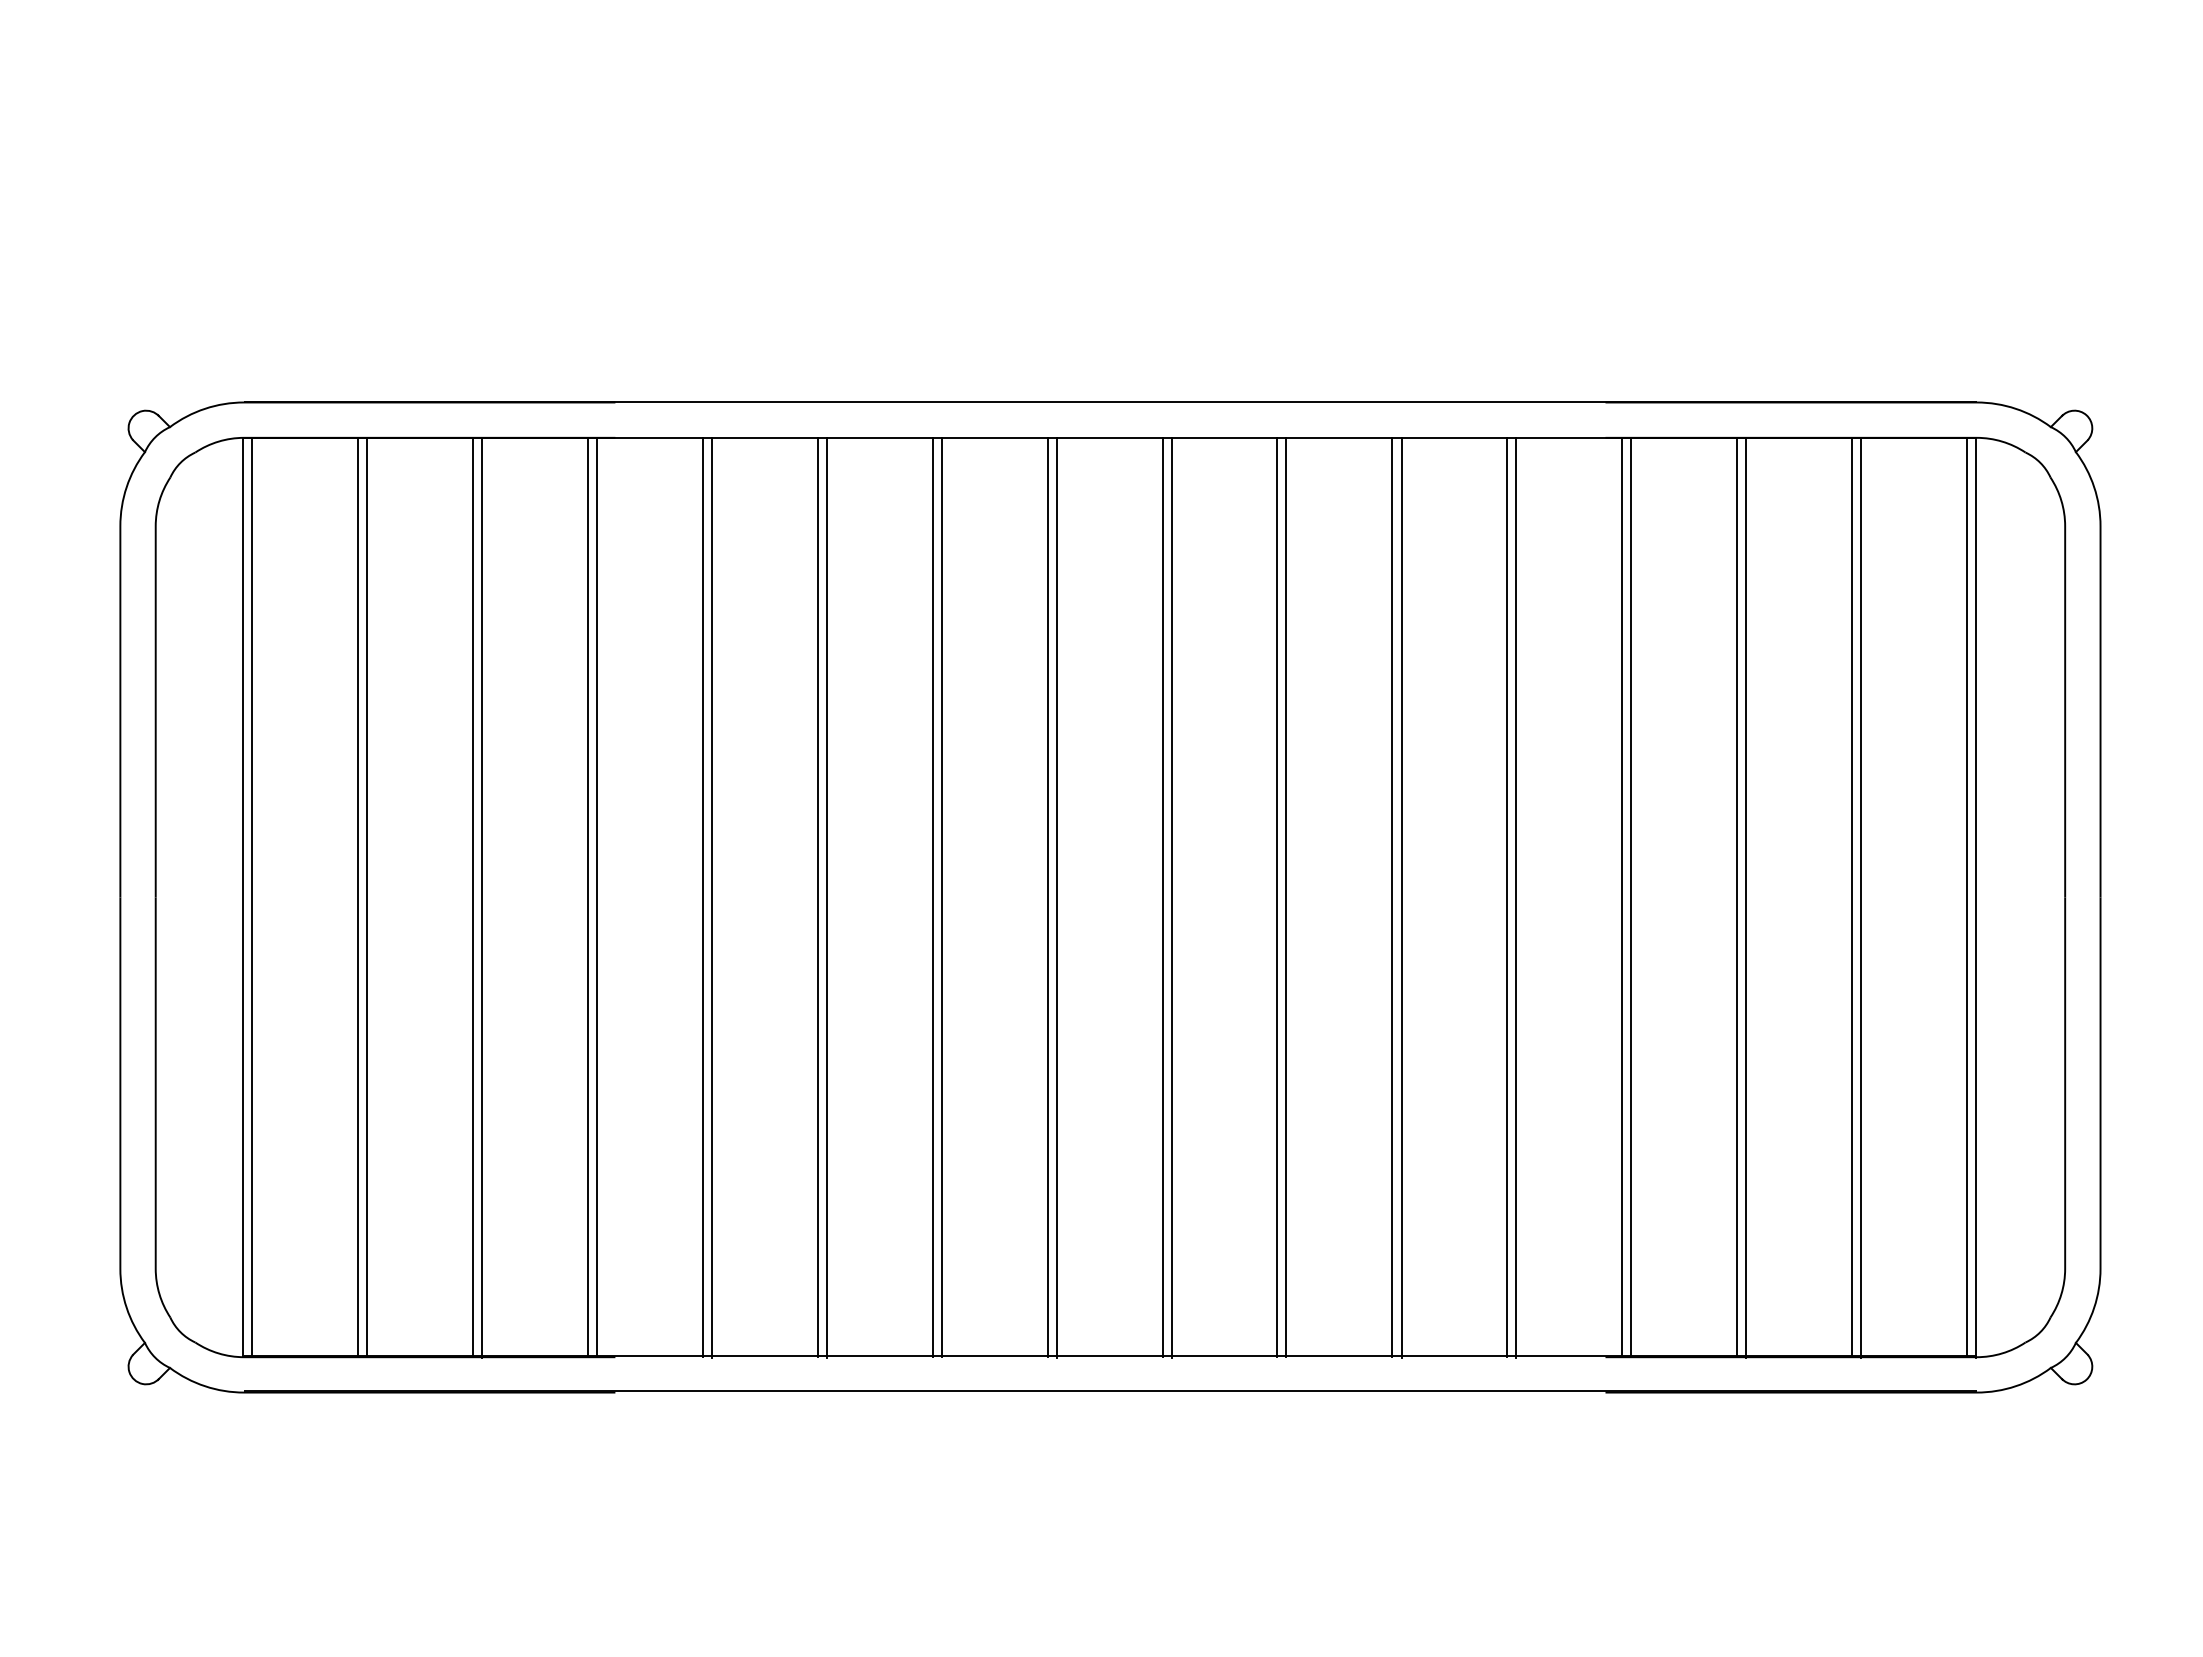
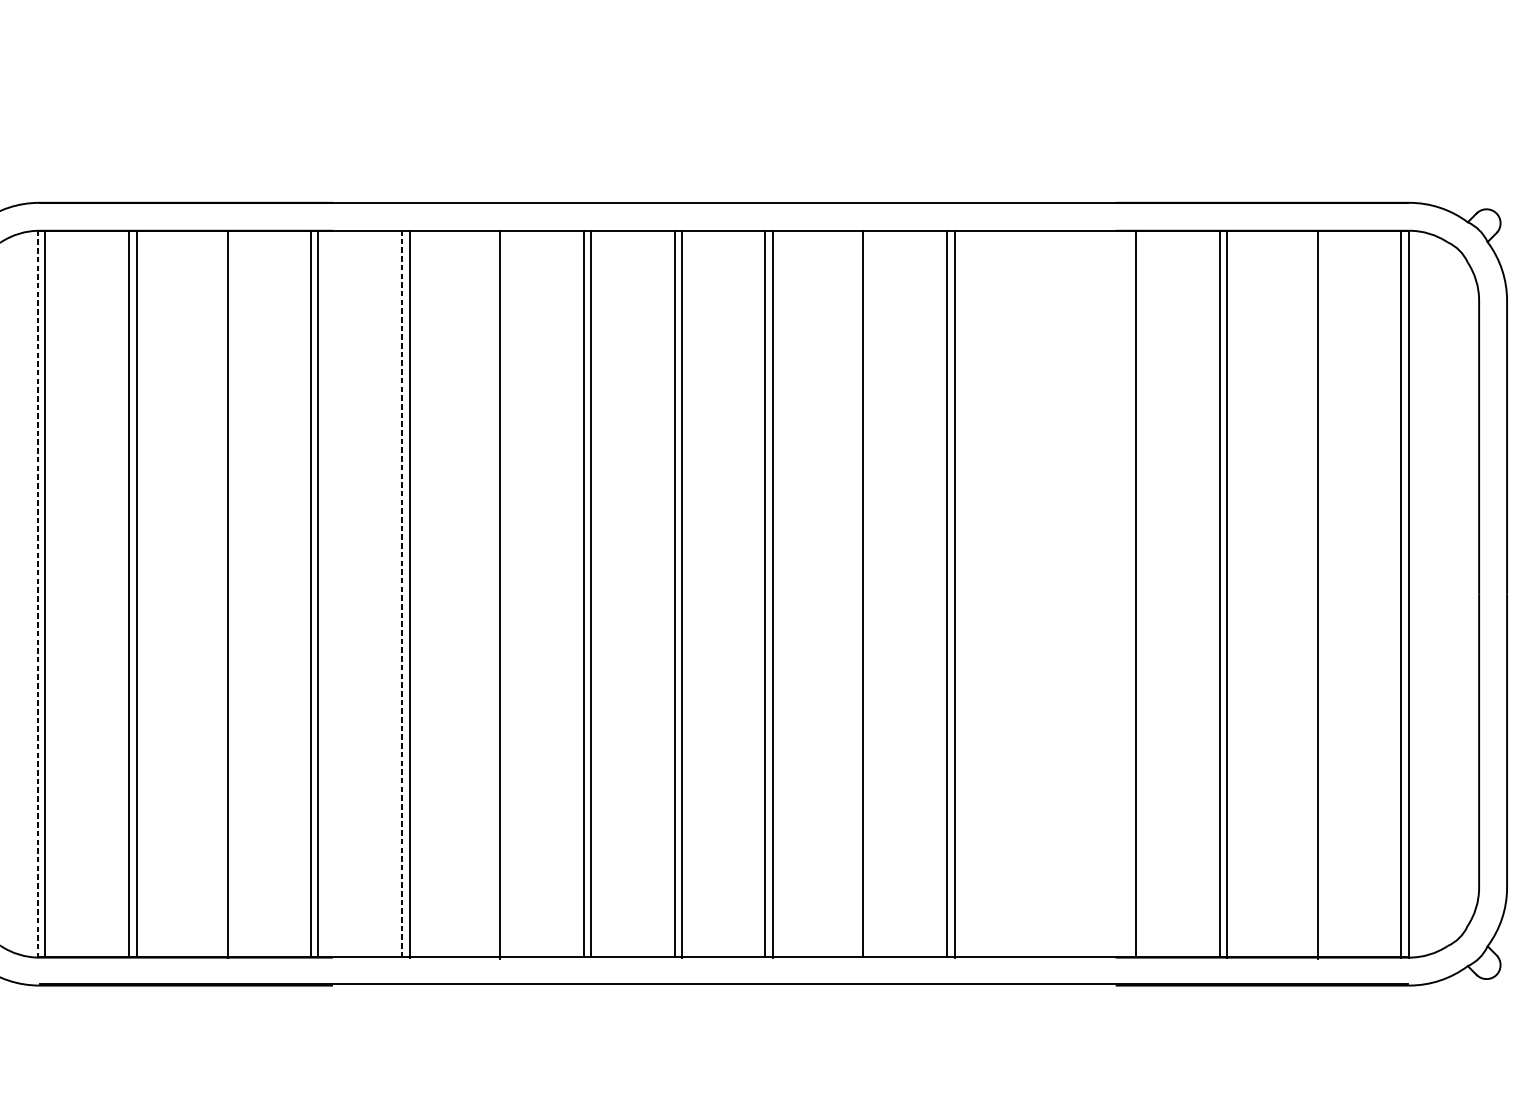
line: (473, 896) -> (220, 593), removed
line: (1277, 896) -> (856, 593), removed
line: (1622, 896) -> (1129, 593), removed
line: (242, 897) -> (38, 594), solid -> dashed
line: (703, 897) -> (402, 594), solid -> dashed
line: (817, 897) -> (492, 594), removed
line: (1507, 897) -> (1038, 594), removed
line: (1852, 897) -> (1310, 594), removed
line: (1516, 898) -> (1045, 594), removed

